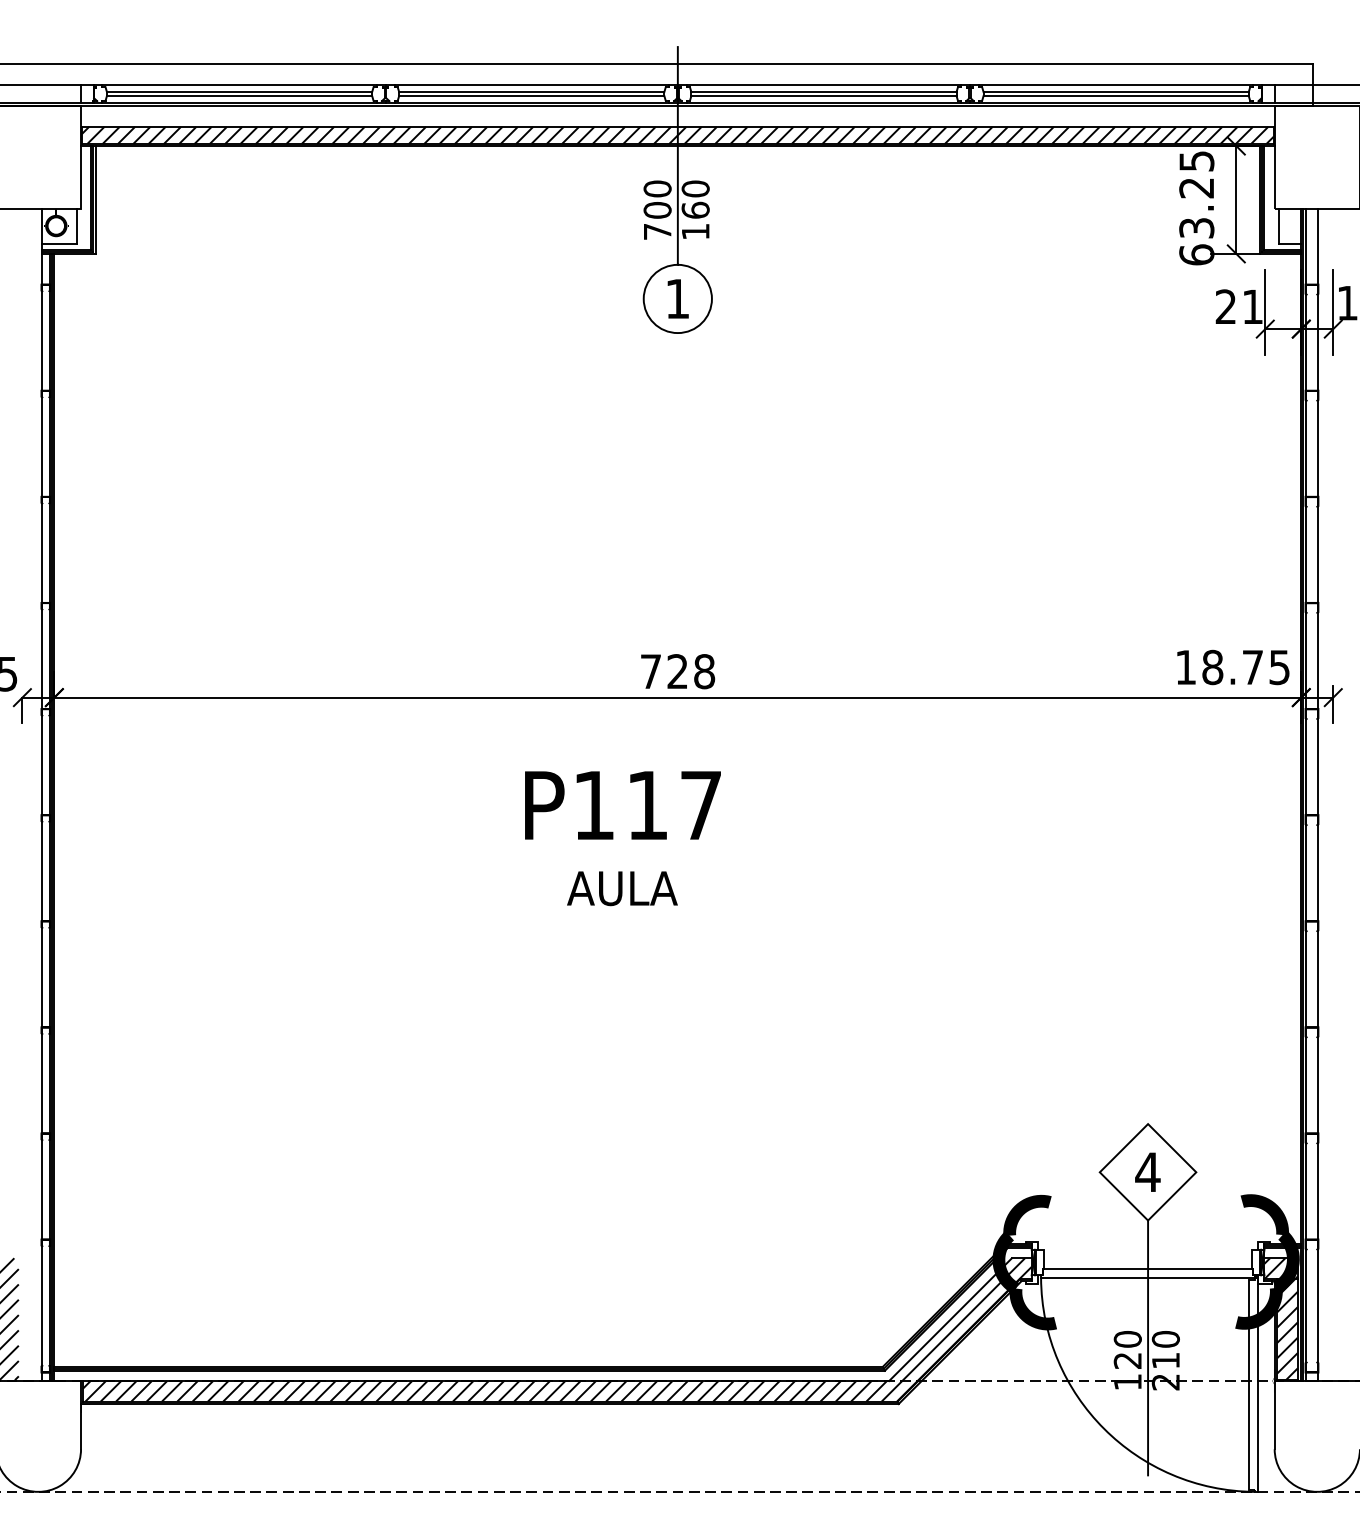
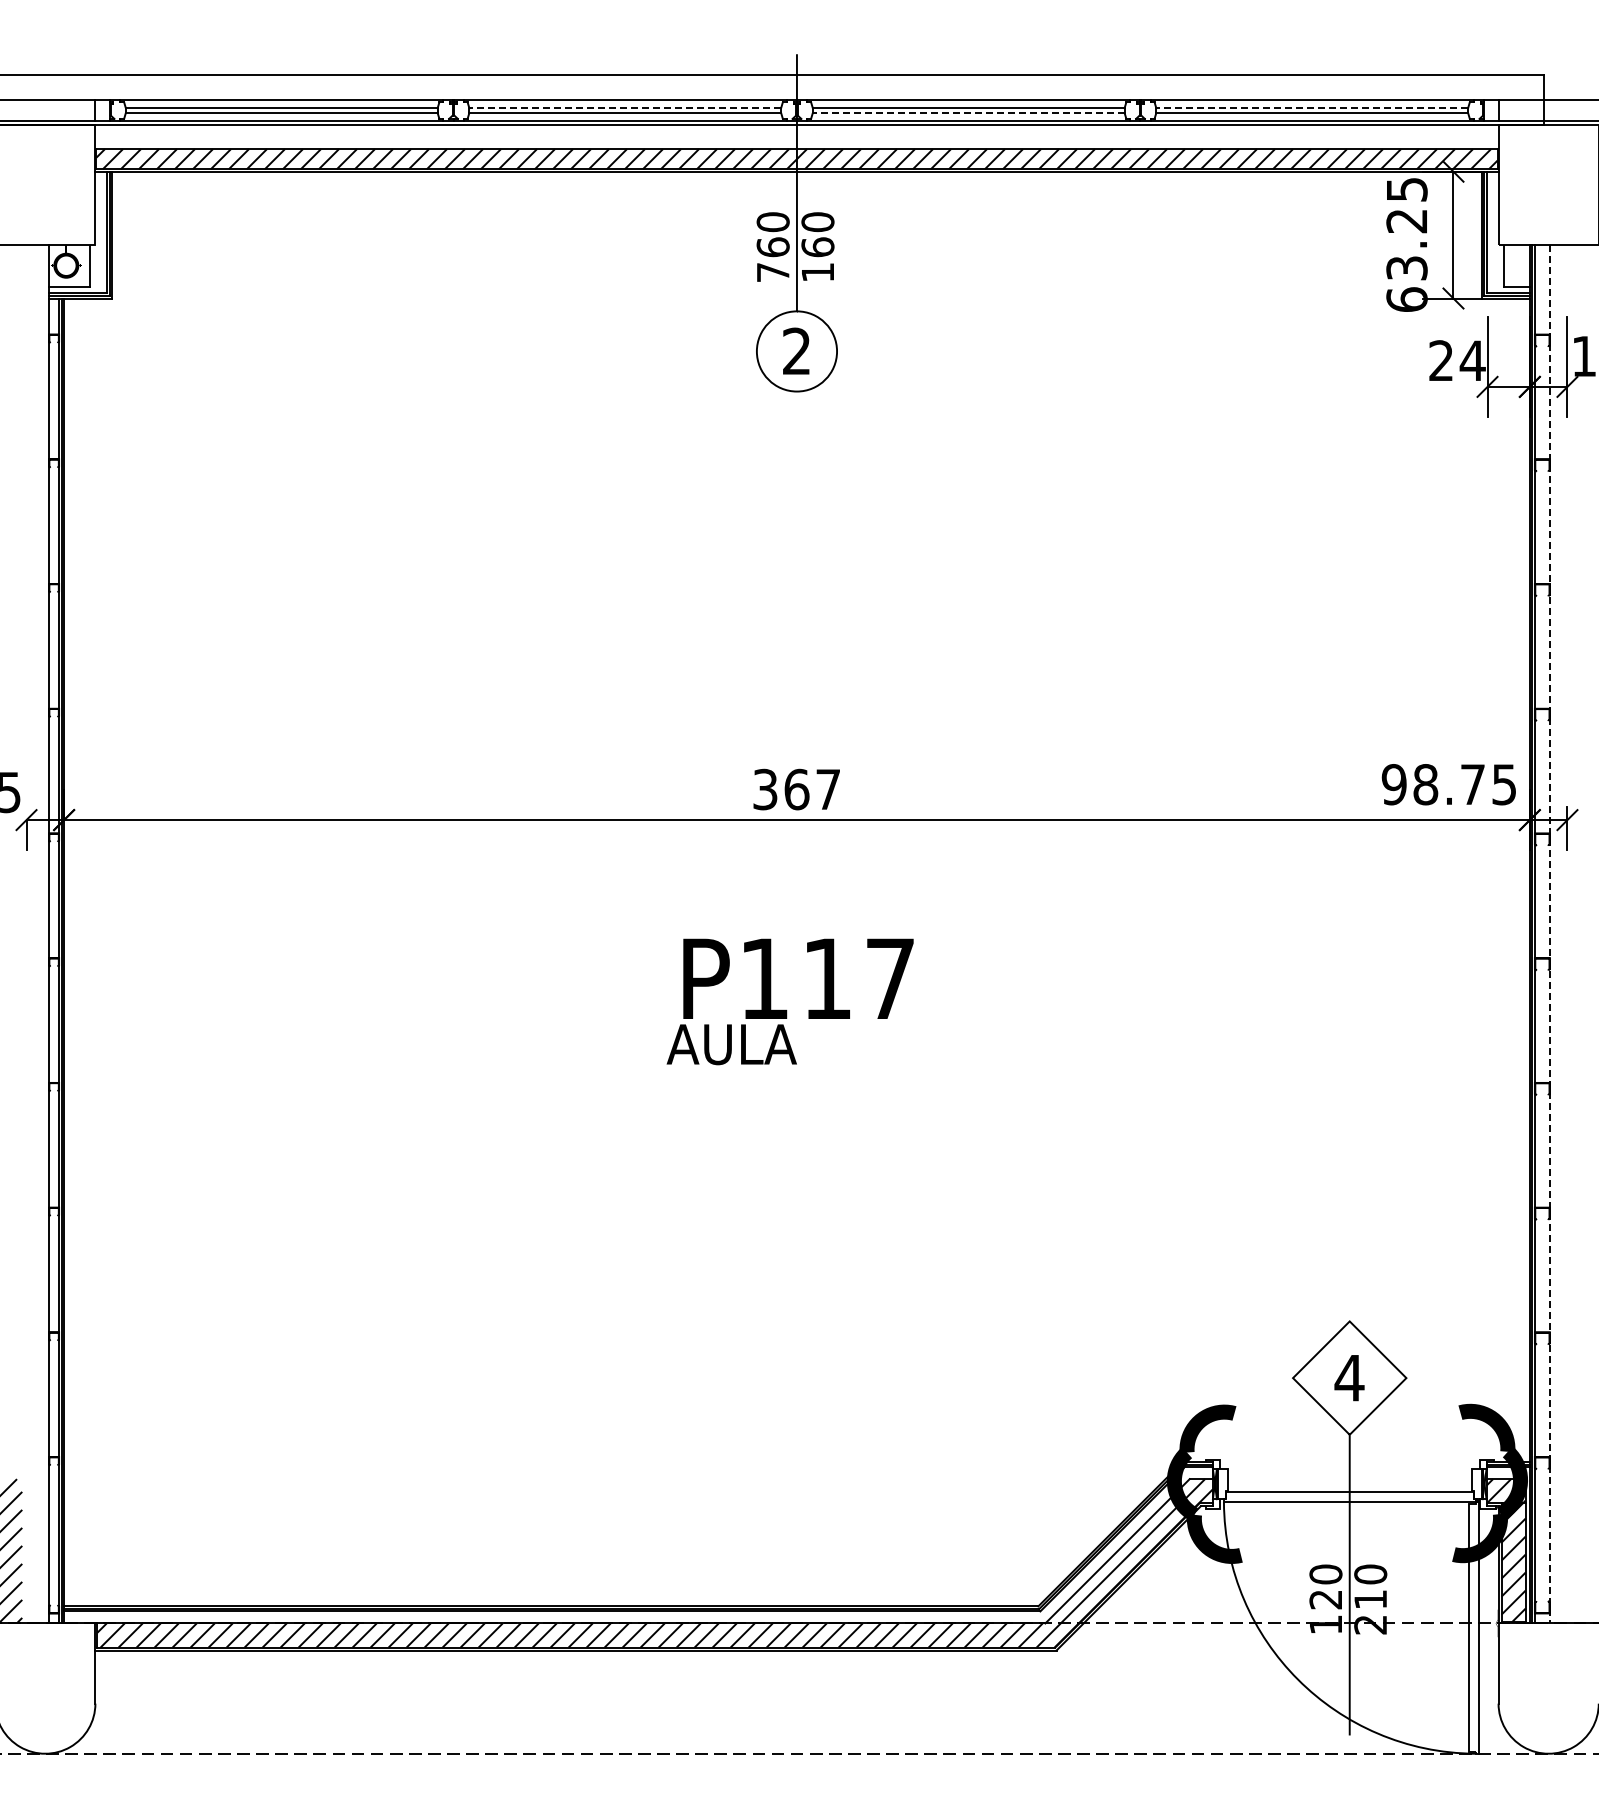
line: (531, 92) -> (625, 108), solid -> dashed
line: (1116, 92) -> (1312, 108), solid -> dashed
line: (823, 95) -> (968, 112), solid -> dashed
text: (657, 210) -> (772, 247), 700 -> 760
text: (677, 298) -> (796, 350), 1 -> 2
text: (1252, 306) -> (1472, 360), 21 -> 24
text: (1185, 667) -> (1393, 784), 18.75 -> 98.75
text: (677, 671) -> (796, 789), 728 -> 367
line: (1318, 794) -> (1549, 934), solid -> dashed
text: (623, 805) -> (798, 978), moved

